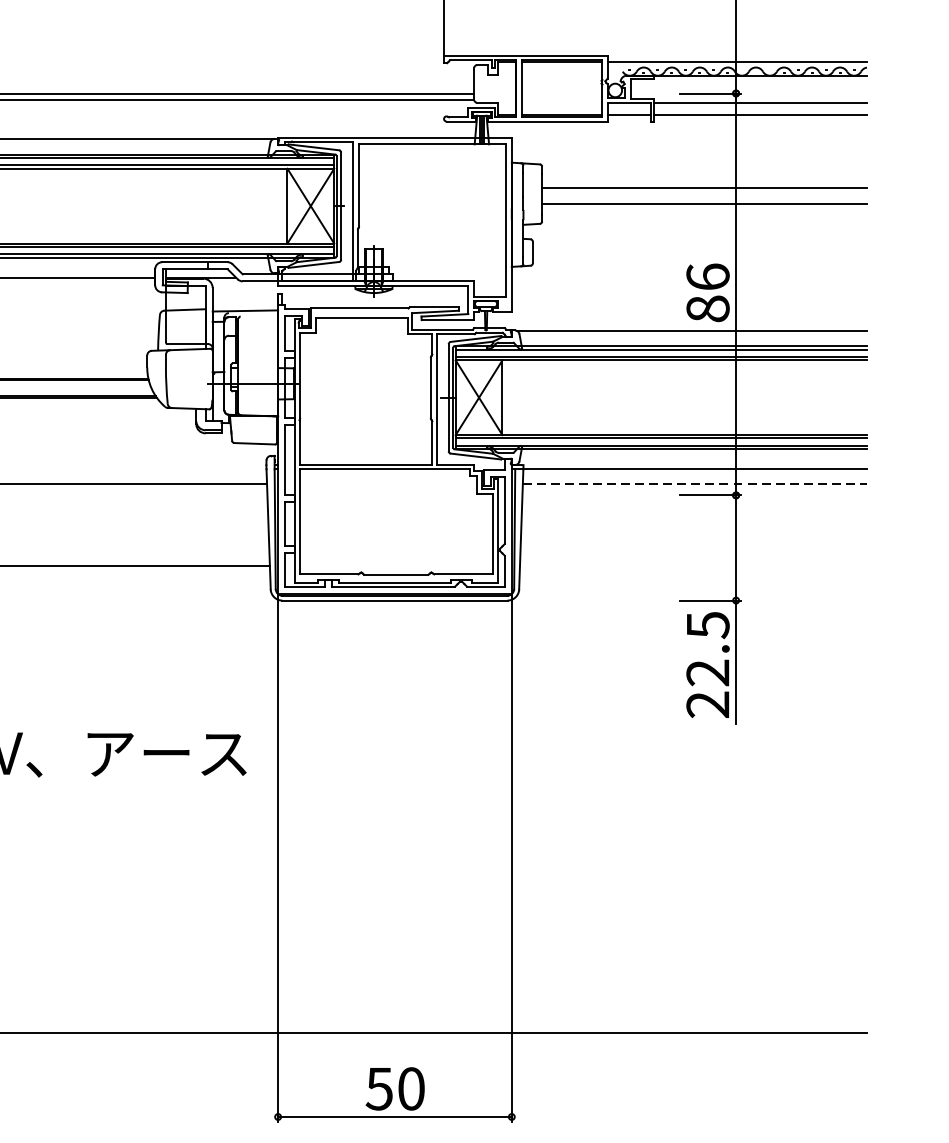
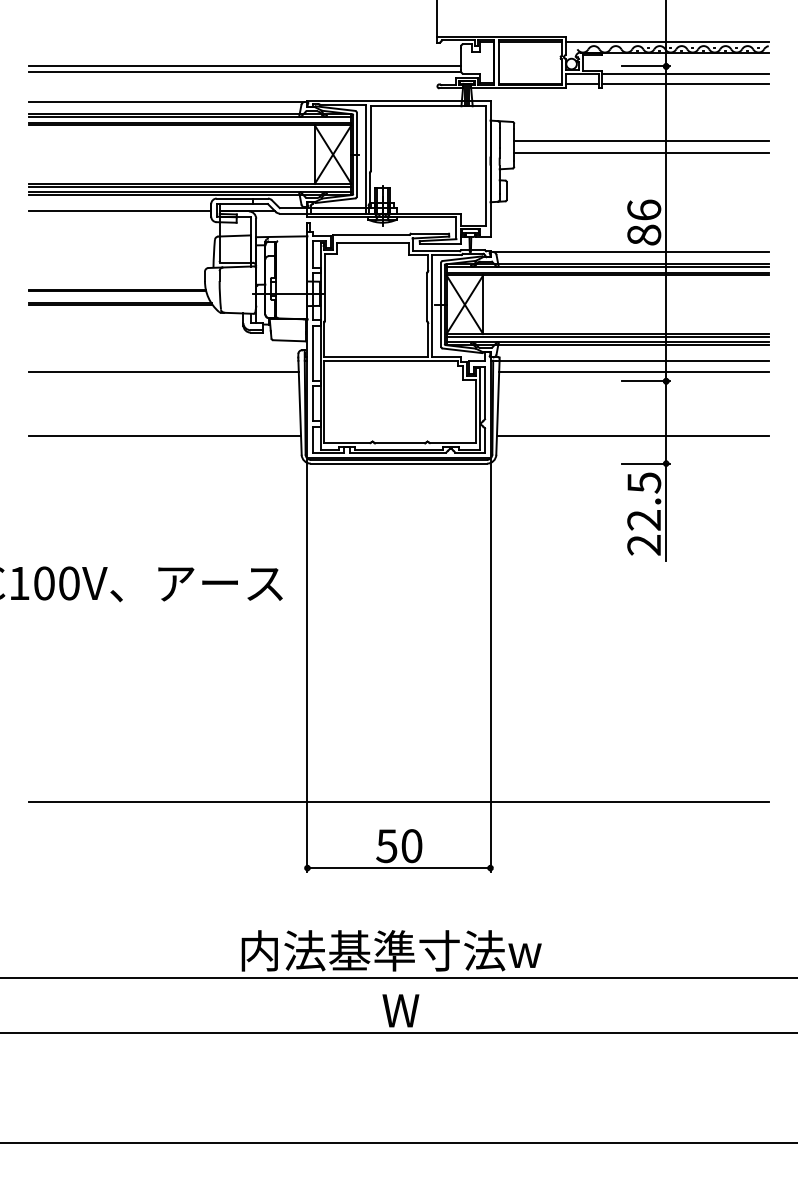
line: (694, 484) -> (633, 372), dashed -> solid
line: (693, 565) -> (632, 436), added

